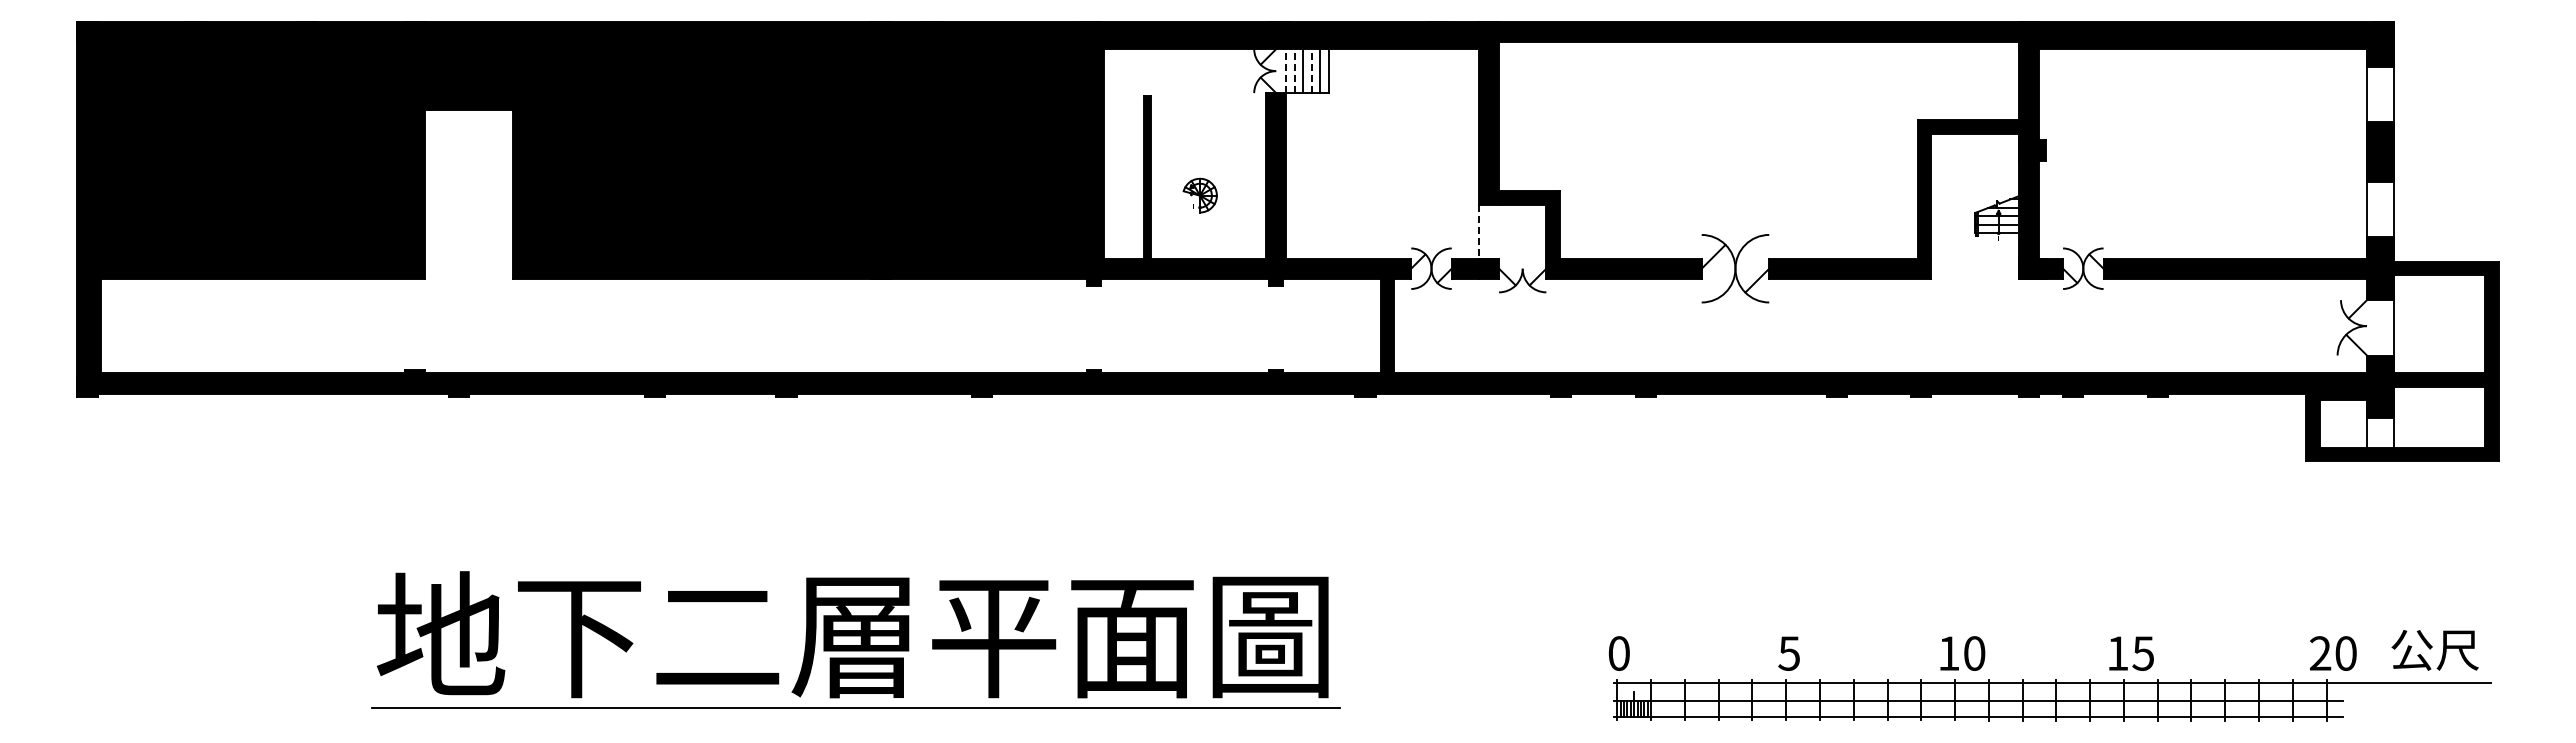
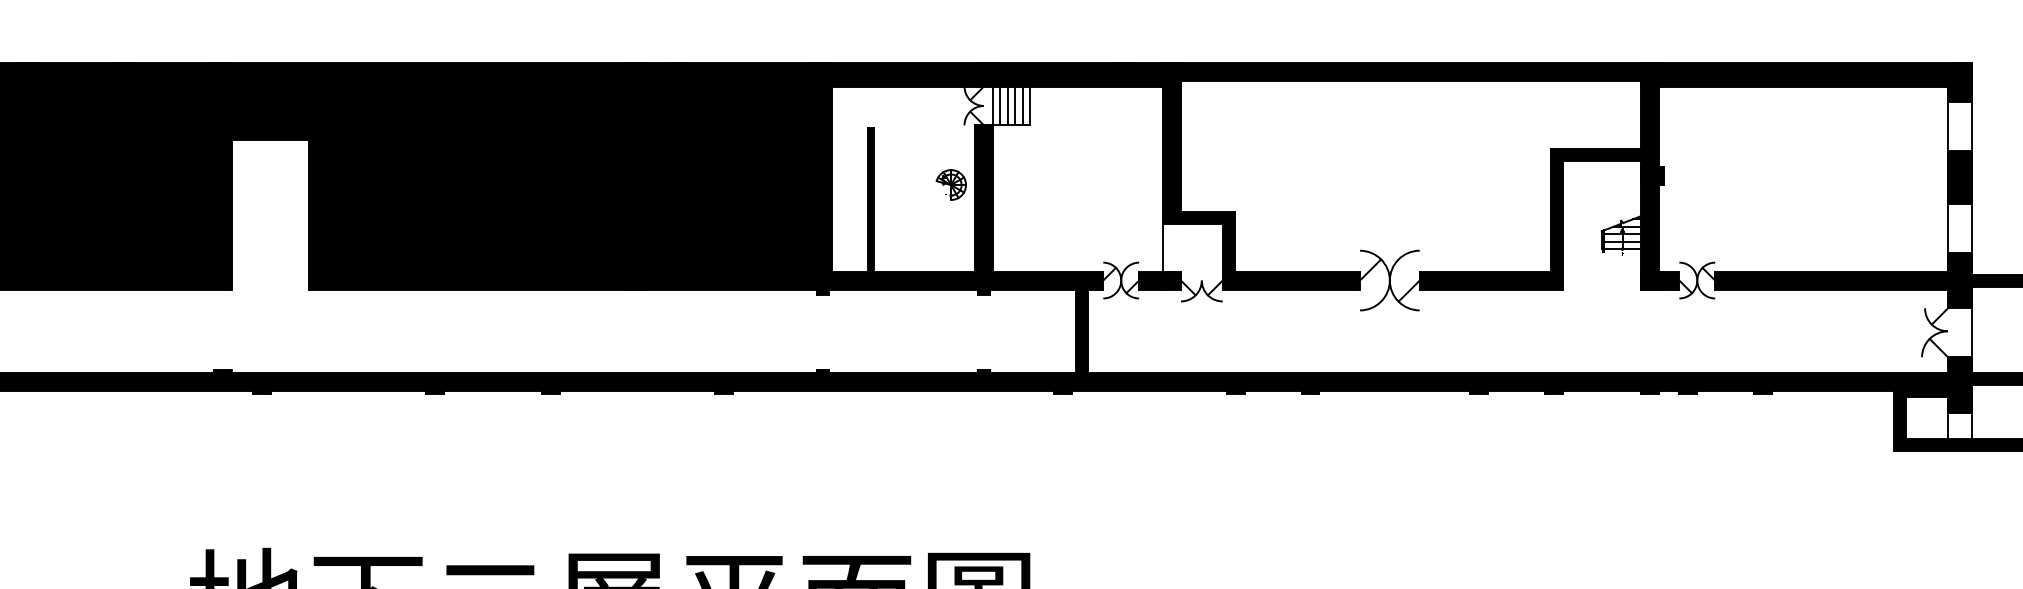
line: (1286, 71) -> (993, 106), dashed -> solid
line: (1294, 71) -> (1000, 106), dashed -> solid
line: (1311, 71) -> (1015, 106), dashed -> solid
part: (1199, 195) -> (950, 184), moved
line: (1478, 232) -> (1162, 248), dashed -> solid

